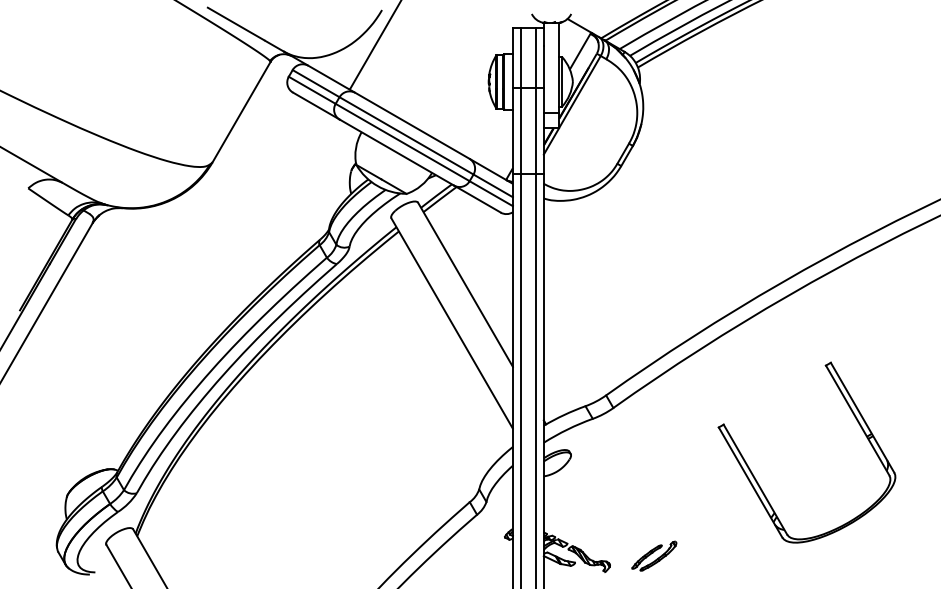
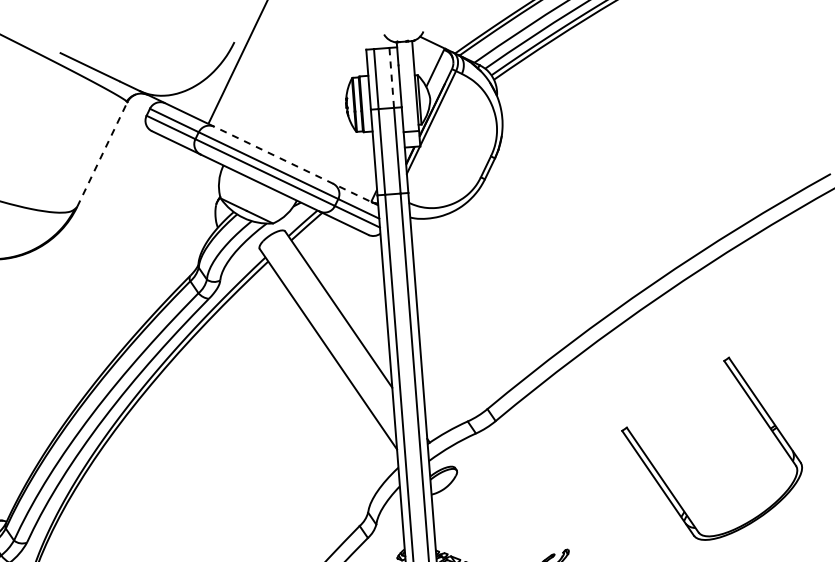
line: (536, 57) -> (392, 77), solid -> dashed
line: (241, 112) -> (102, 155), solid -> dashed
line: (428, 135) -> (290, 163), solid -> dashed
part: (758, 482) -> (665, 482), moved

